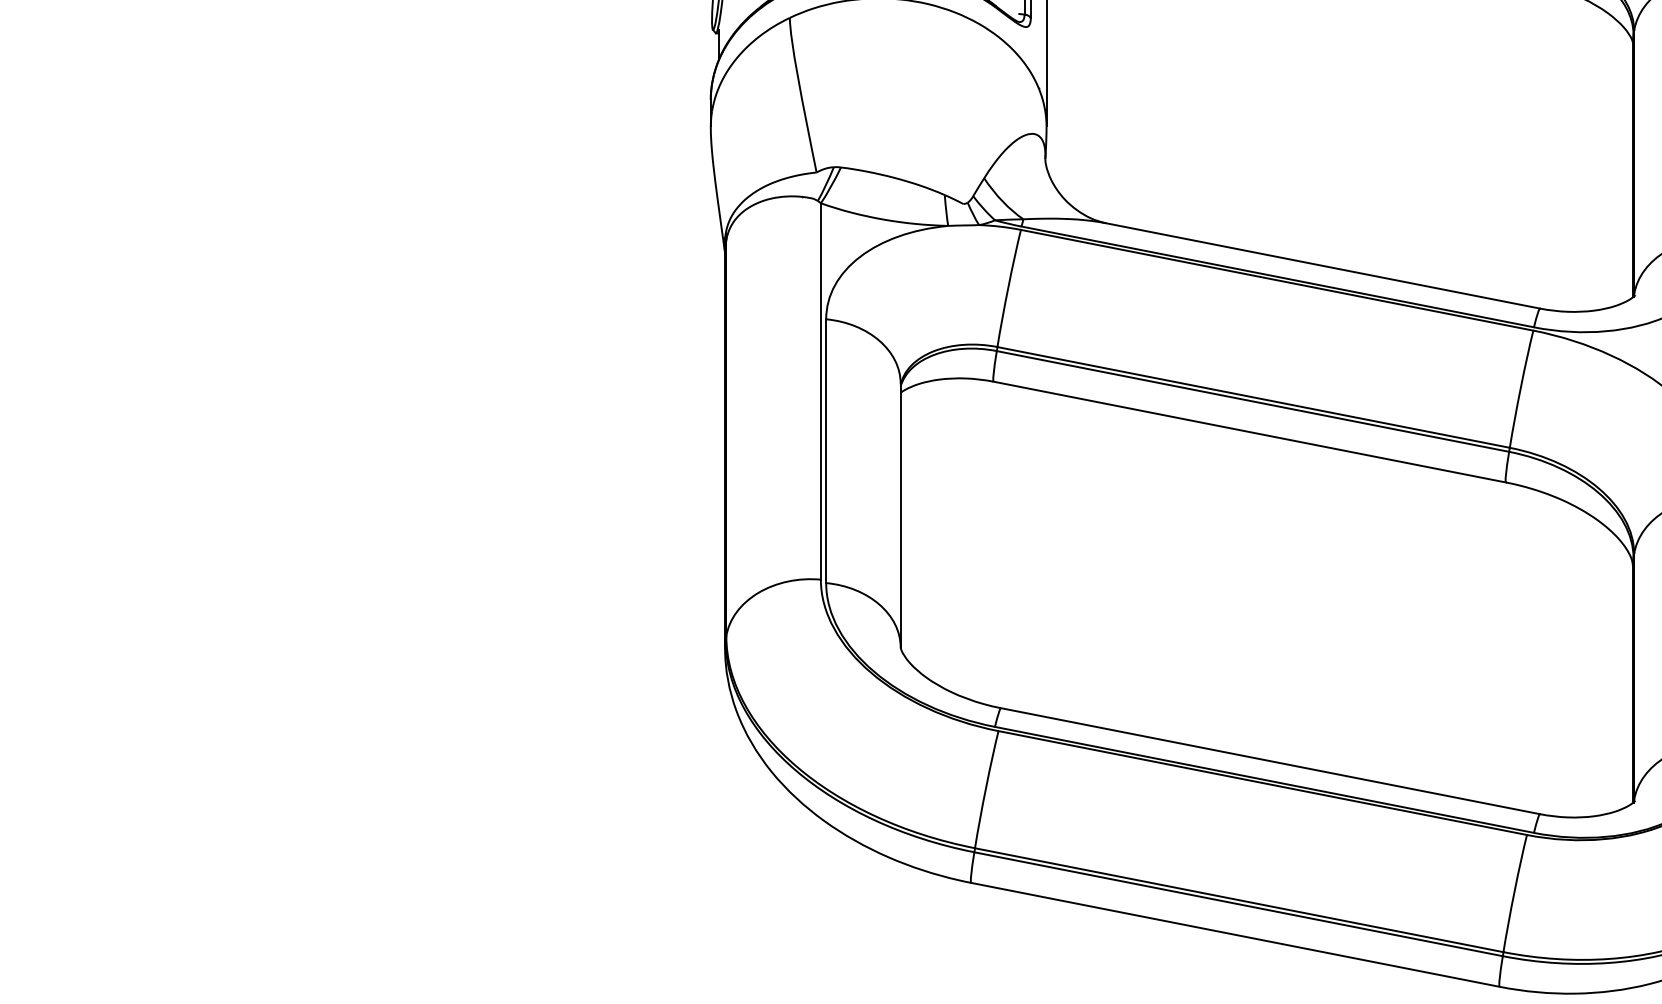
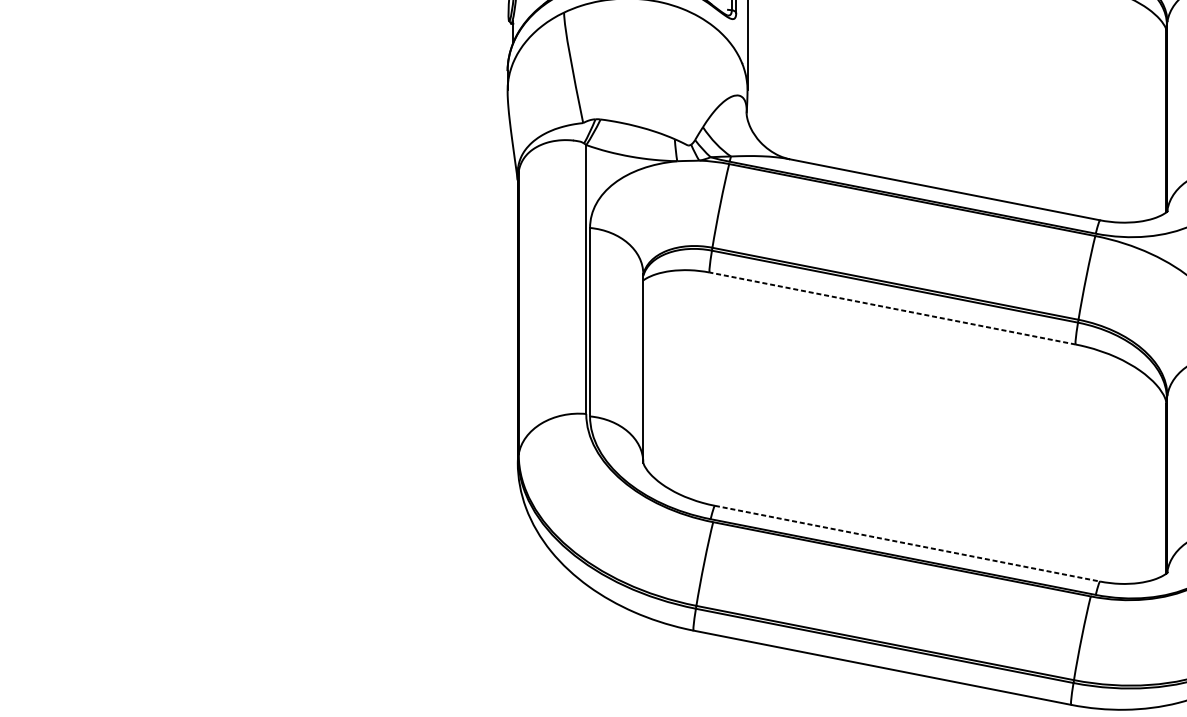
line: (1249, 432) -> (892, 308), solid -> dashed
line: (1270, 761) -> (907, 543), solid -> dashed

